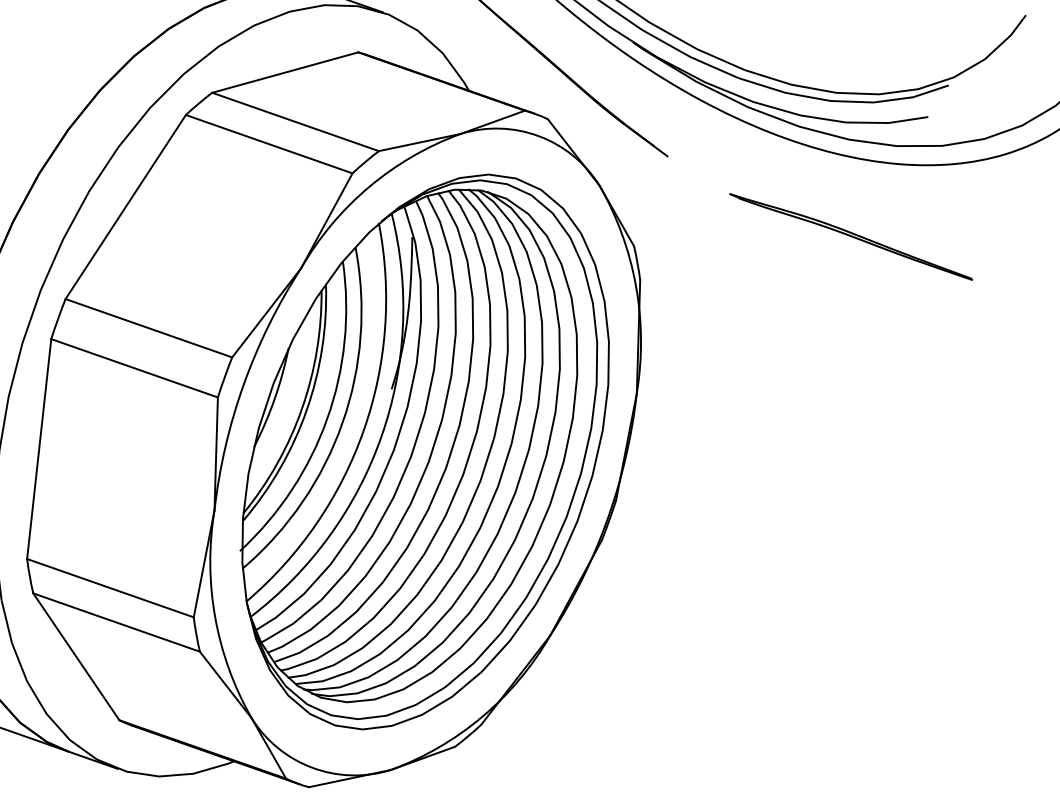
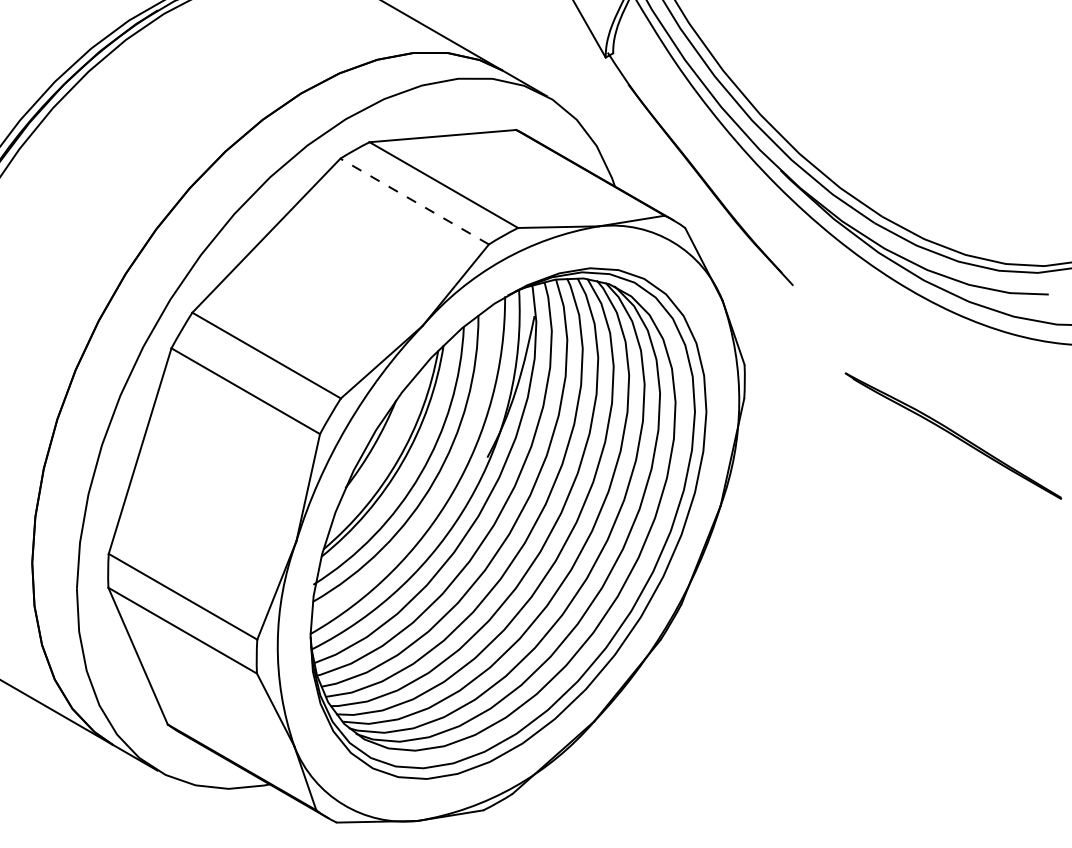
line: (269, 144) -> (414, 201), solid -> dashed
part: (851, 236) -> (953, 435), moved

